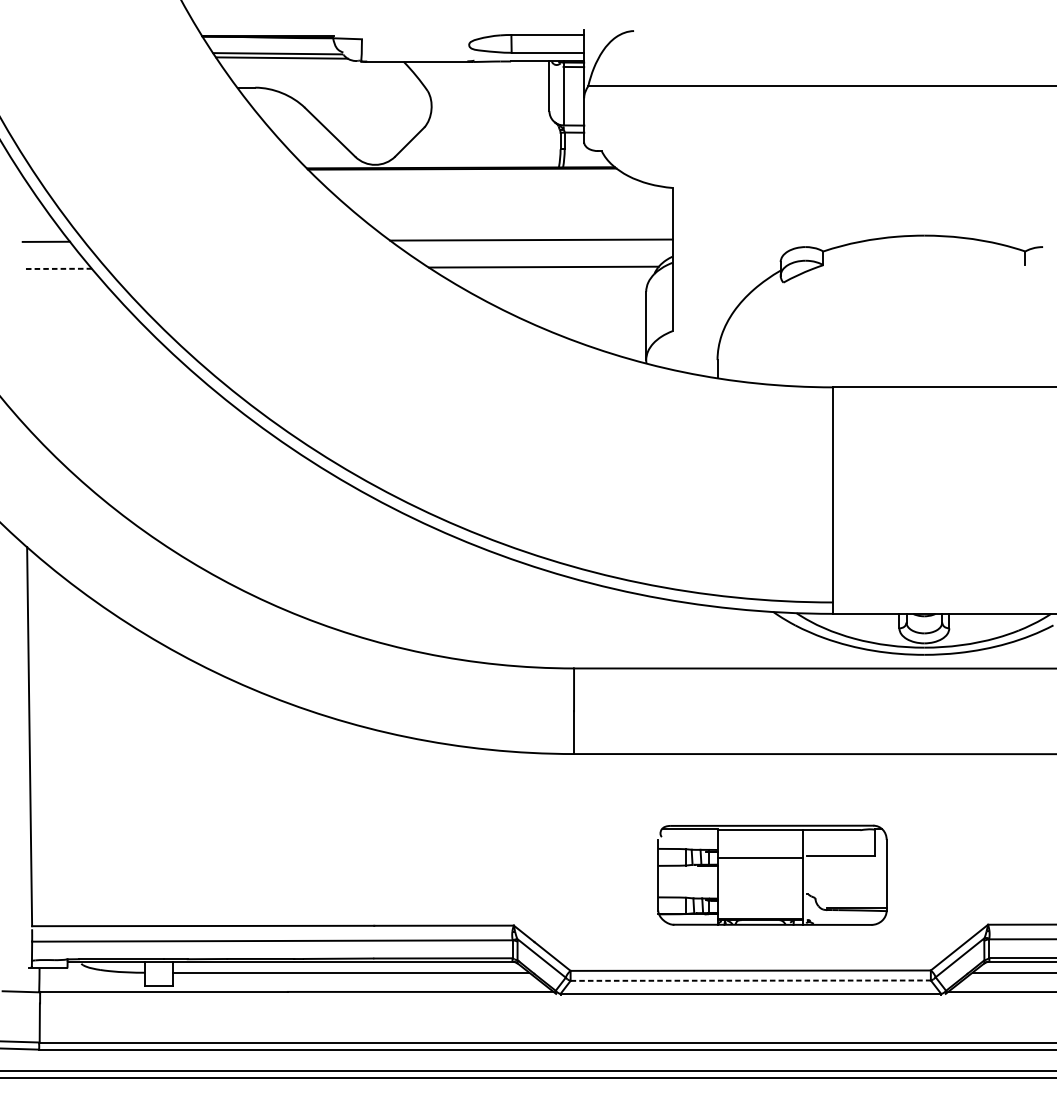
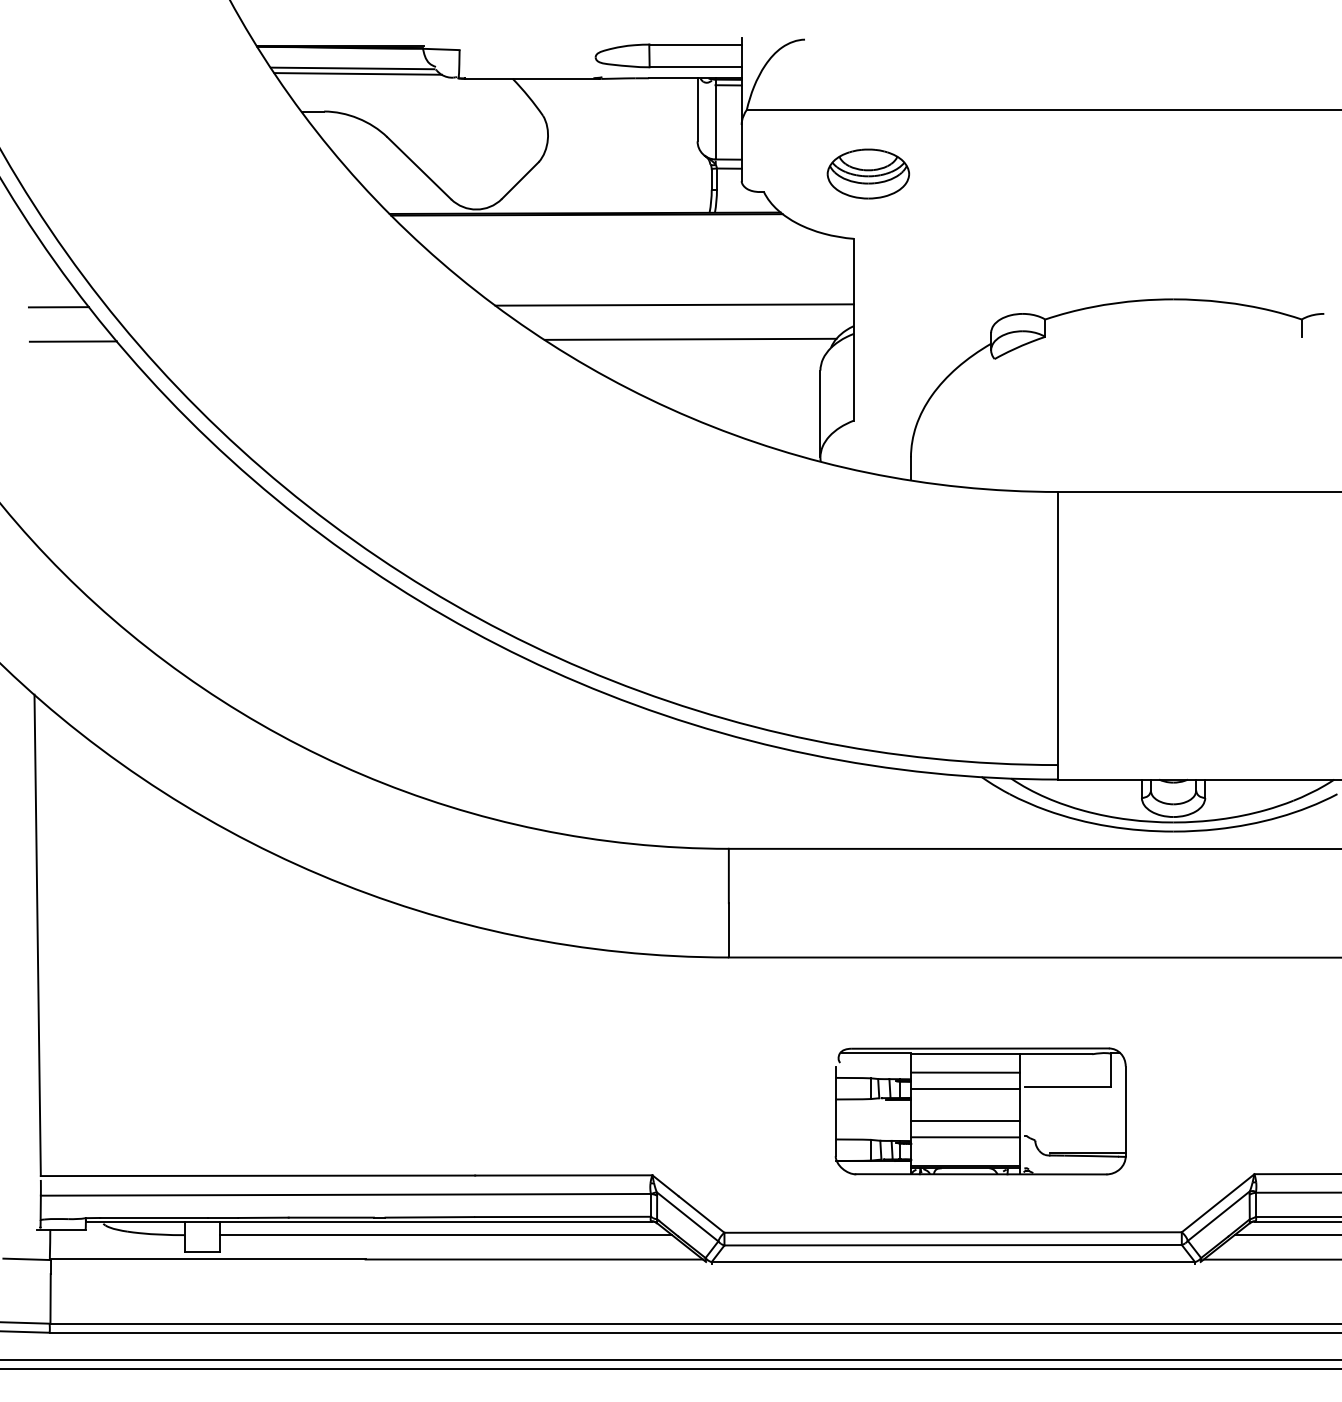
part: (684, 136) -> (868, 173), added
line: (57, 268) -> (73, 341), dashed -> solid
line: (760, 844) -> (965, 1072), added
line: (760, 882) -> (965, 1120), added
line: (760, 895) -> (965, 1137), added
line: (751, 980) -> (953, 1245), dashed -> solid

